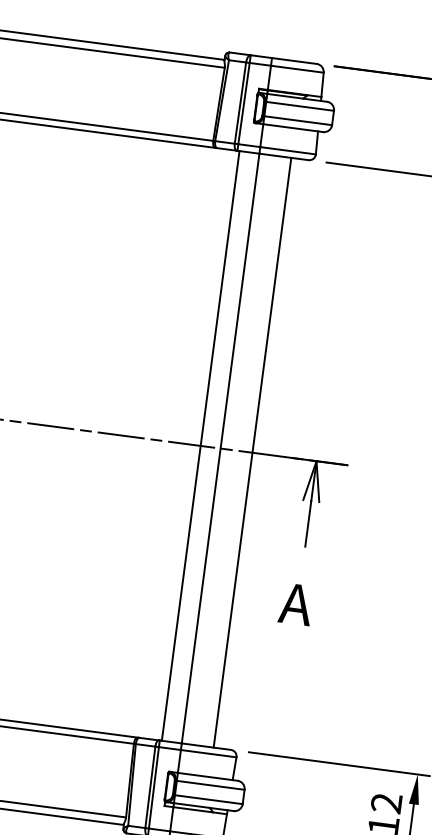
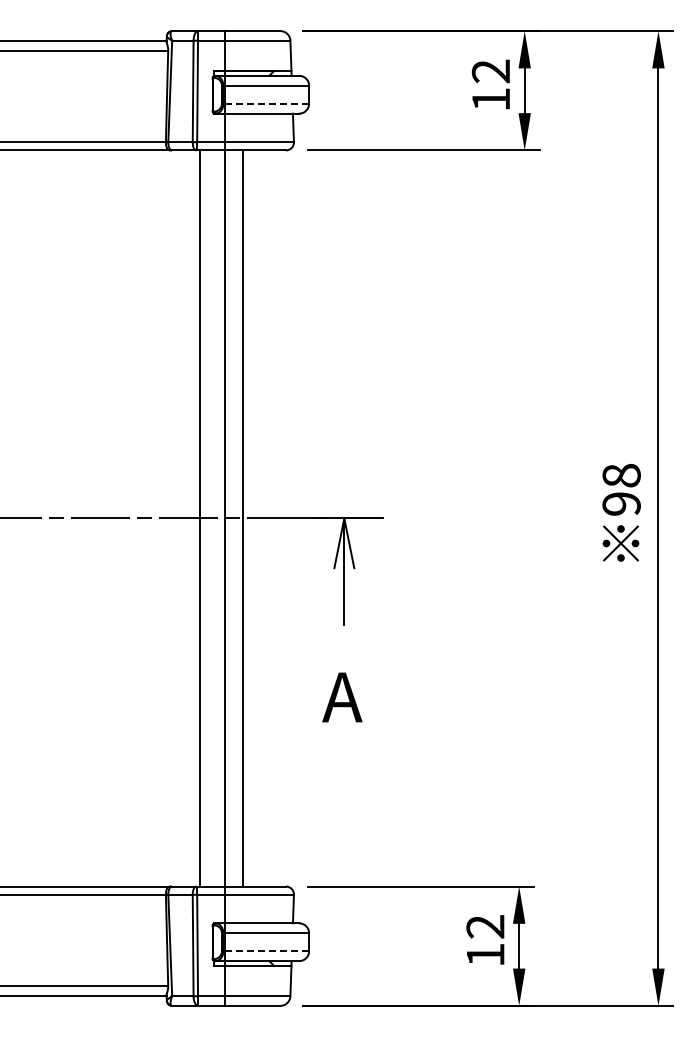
line: (298, 120) -> (267, 103), solid -> dashed
line: (252, 452) -> (243, 518), moved
line: (209, 800) -> (267, 951), solid -> dashed

